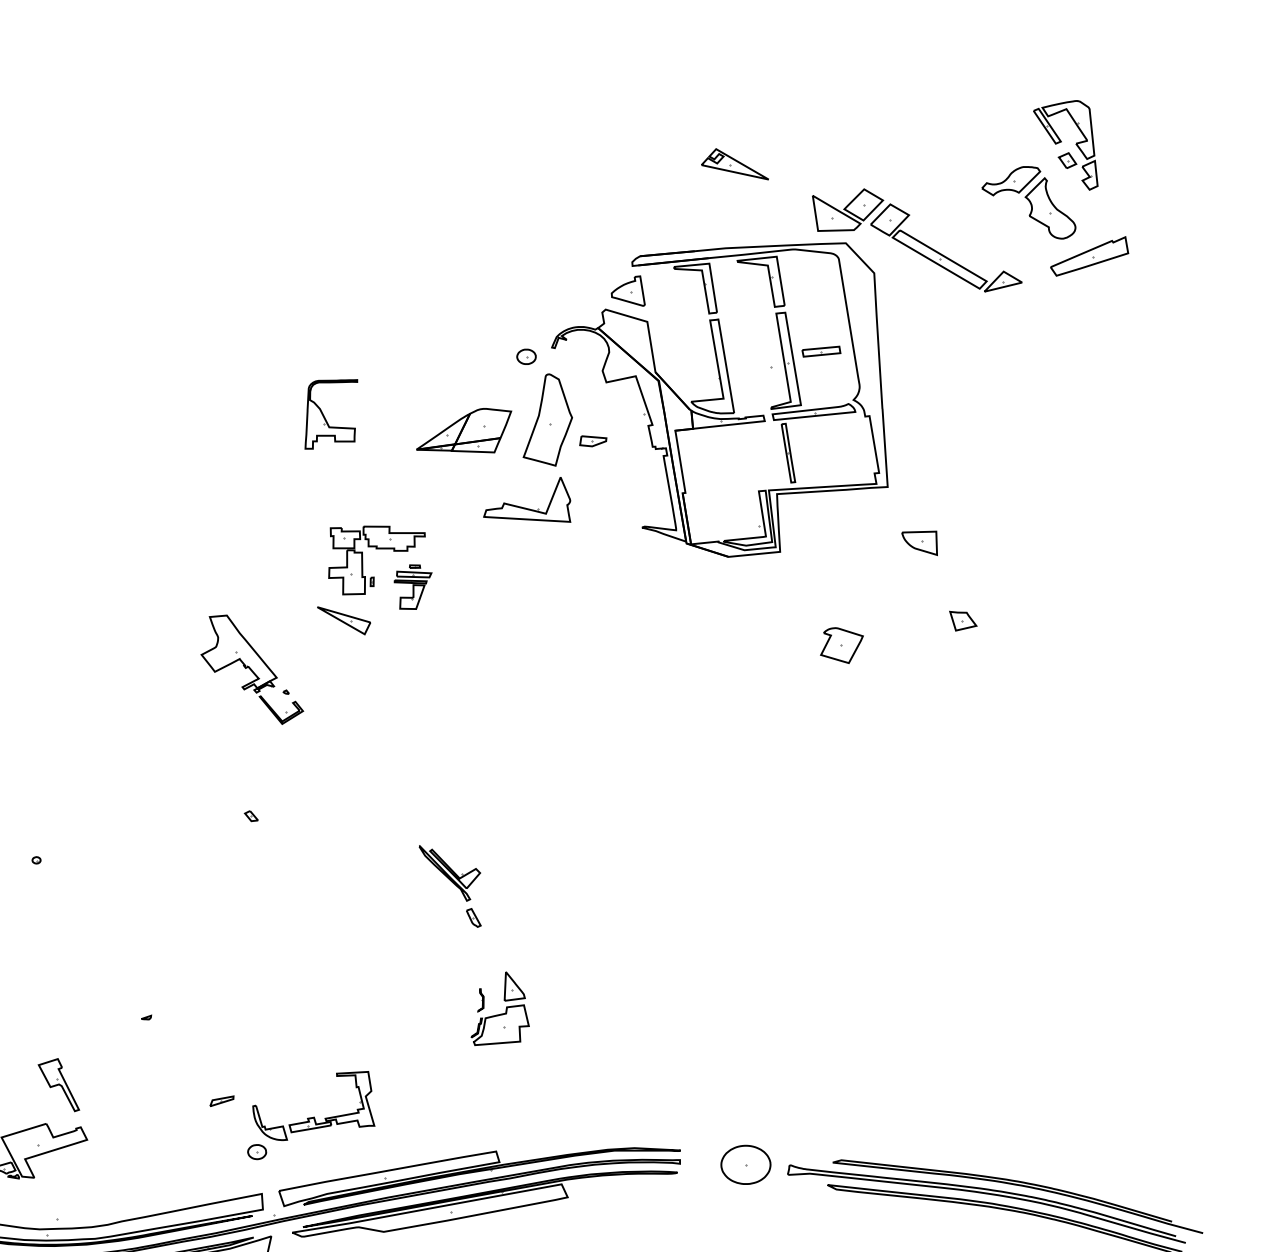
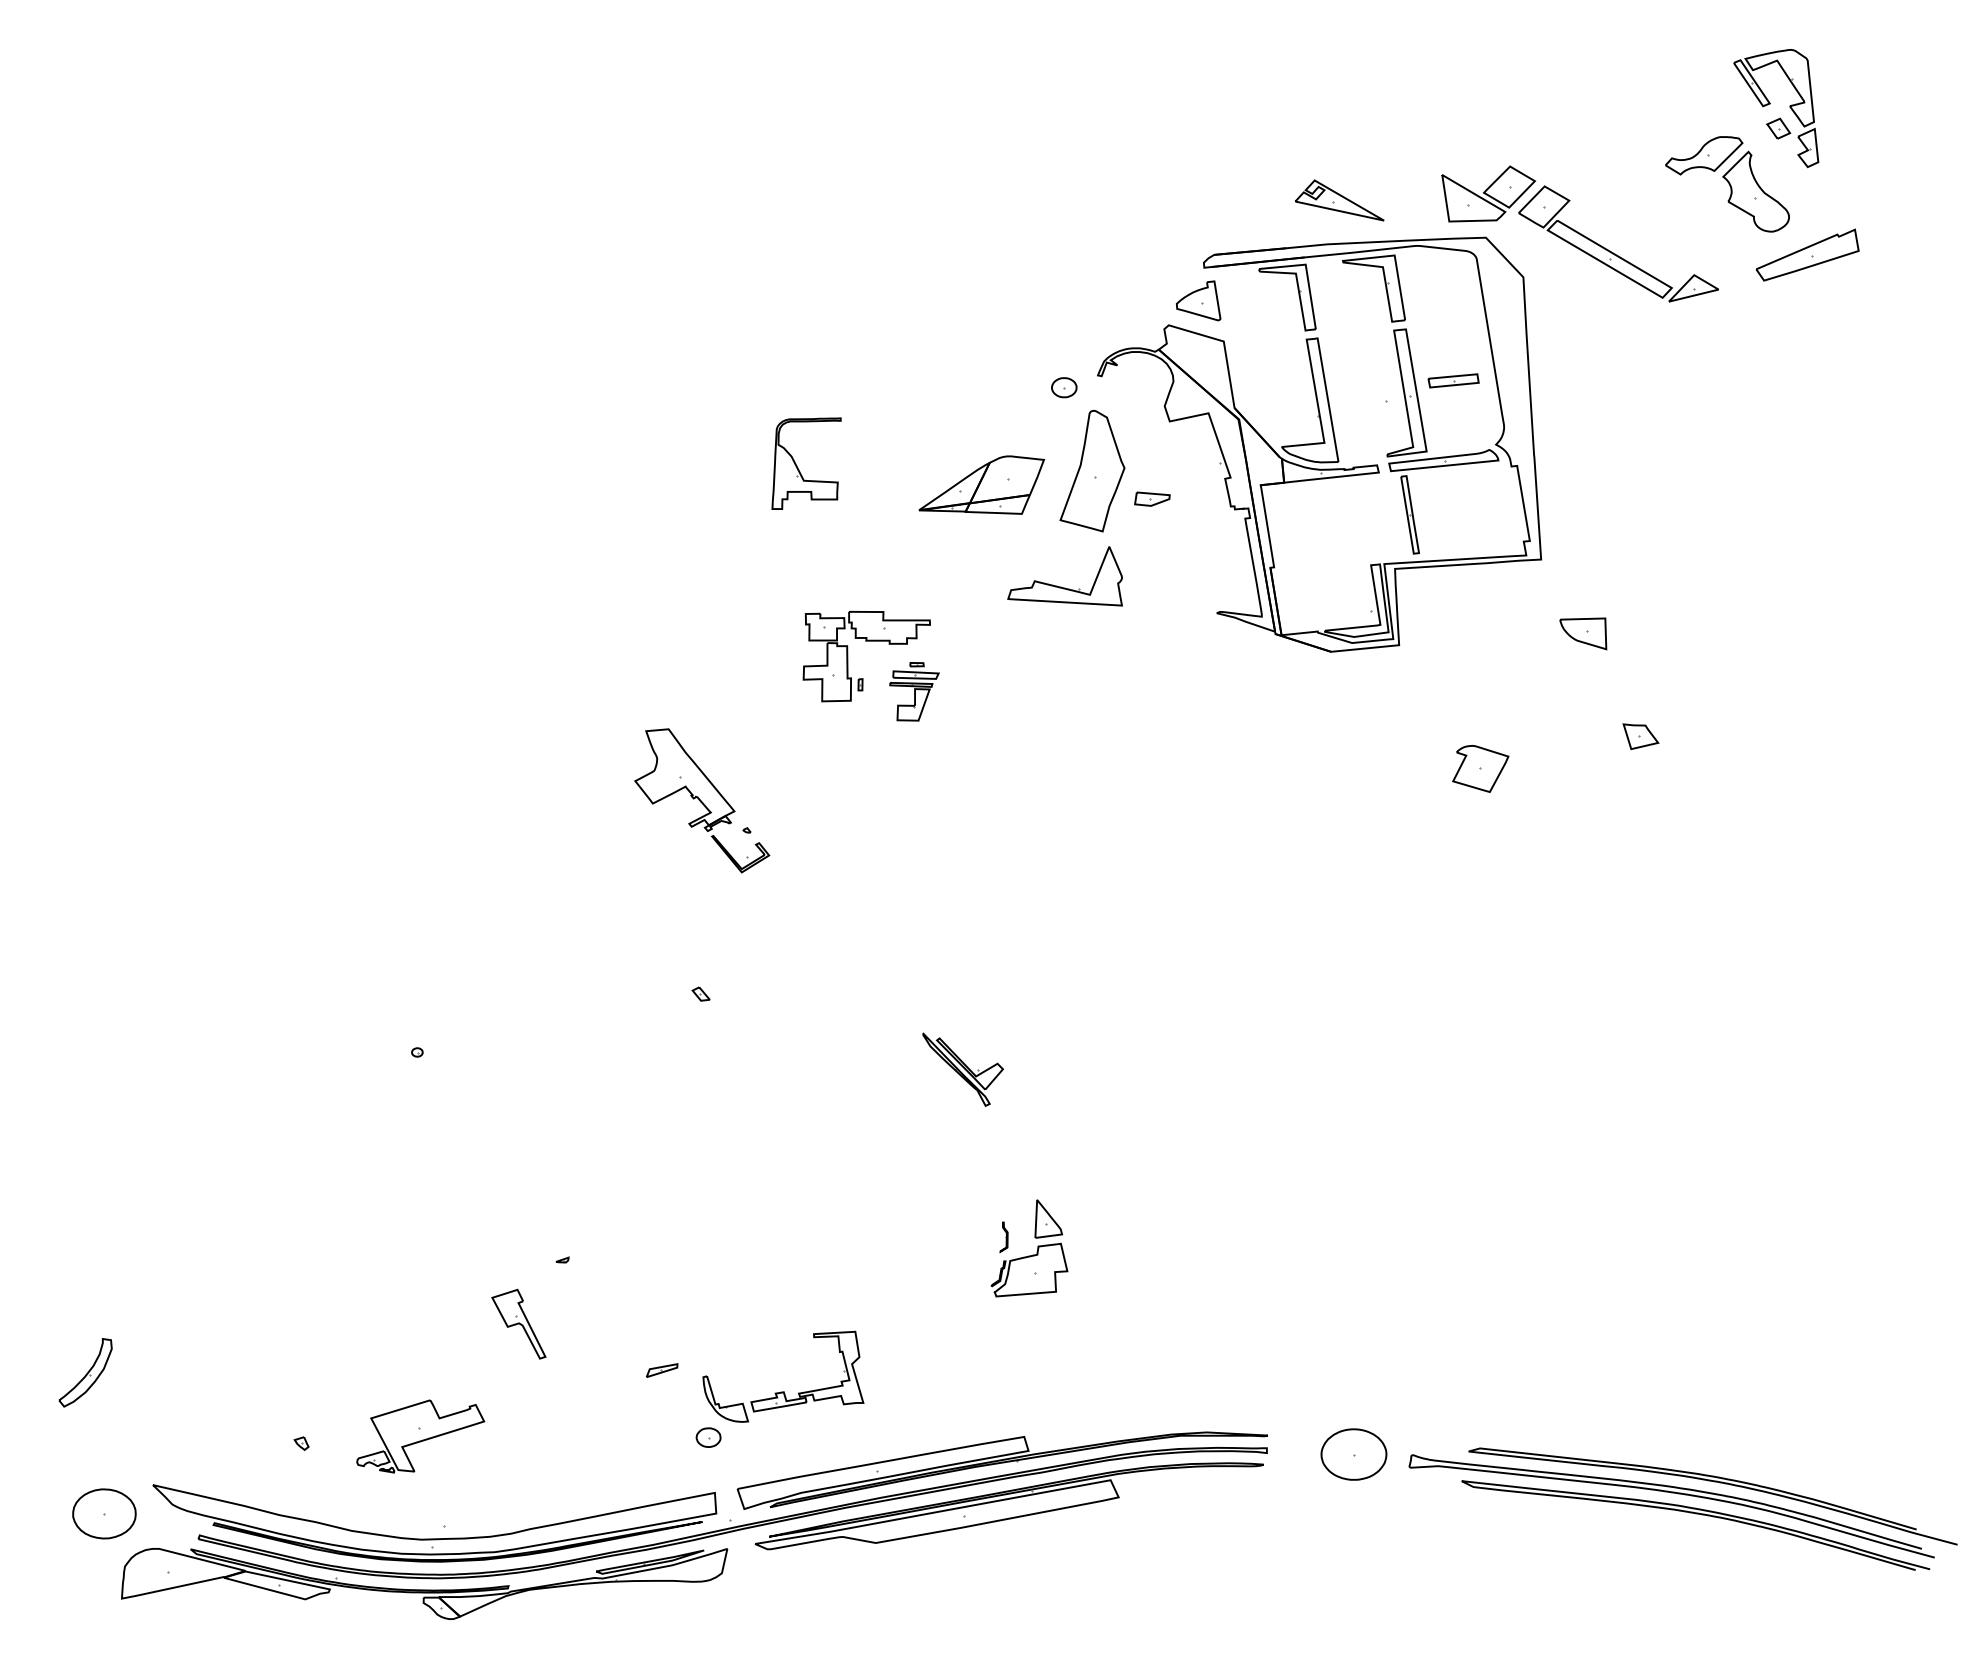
part: (734, 164) -> (1339, 200), moved
part: (343, 620) -> (822, 735), removed
part: (473, 917) -> (994, 1128), removed
part: (58, 1084) -> (518, 1323), moved

